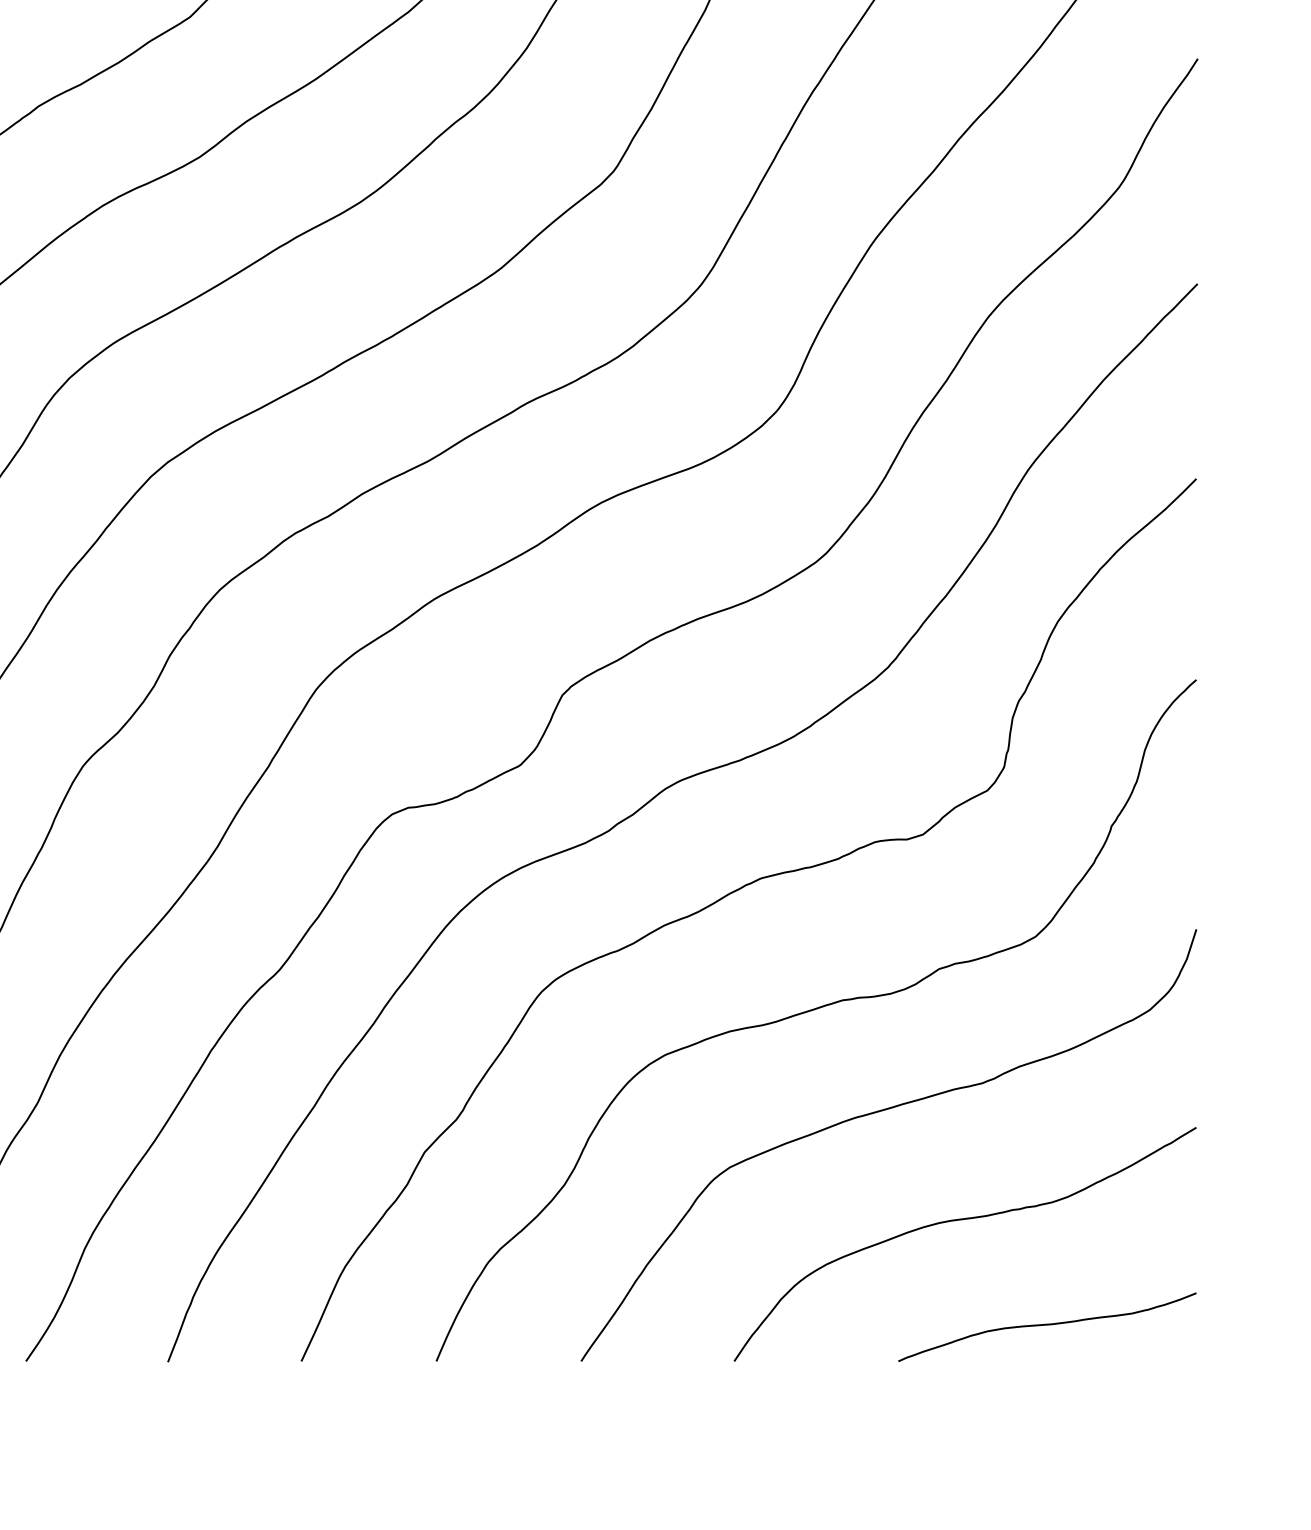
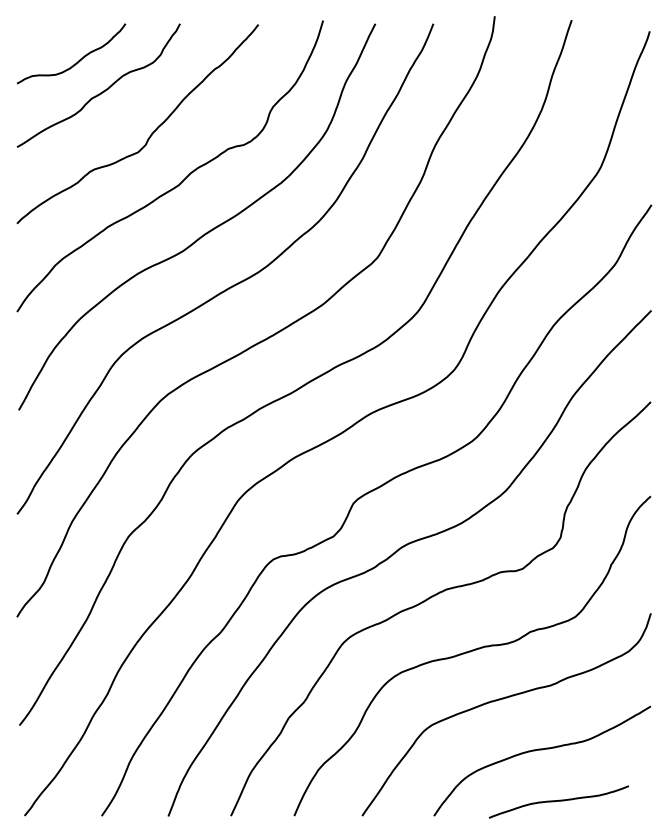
curve: (1046, 1326) -> (558, 801), moved

